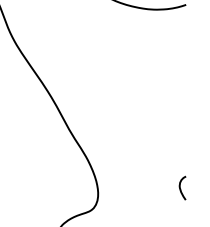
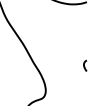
curve: (180, 187) -> (84, 65), moved

